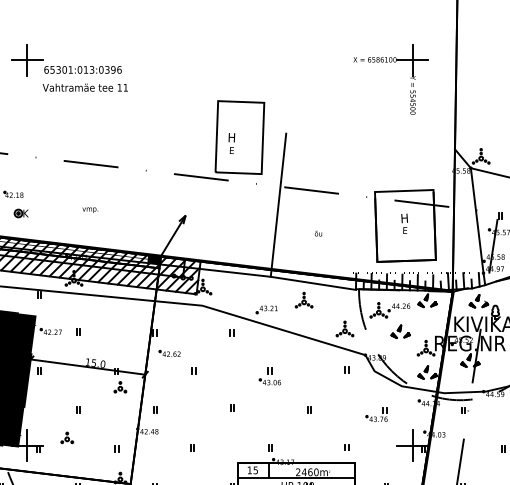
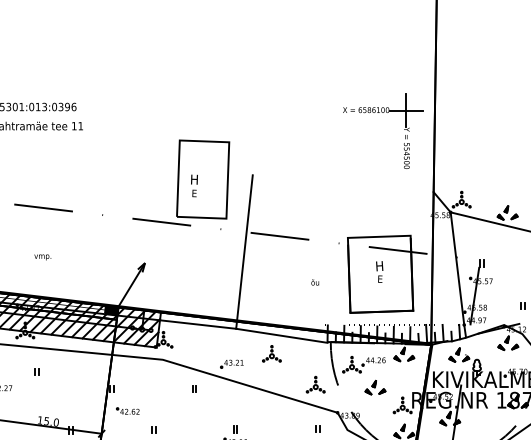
part: (390, 62) -> (382, 113), moved
text: (318, 233) -> (315, 282), moved
part: (78, 331) -> (36, 371), moved

